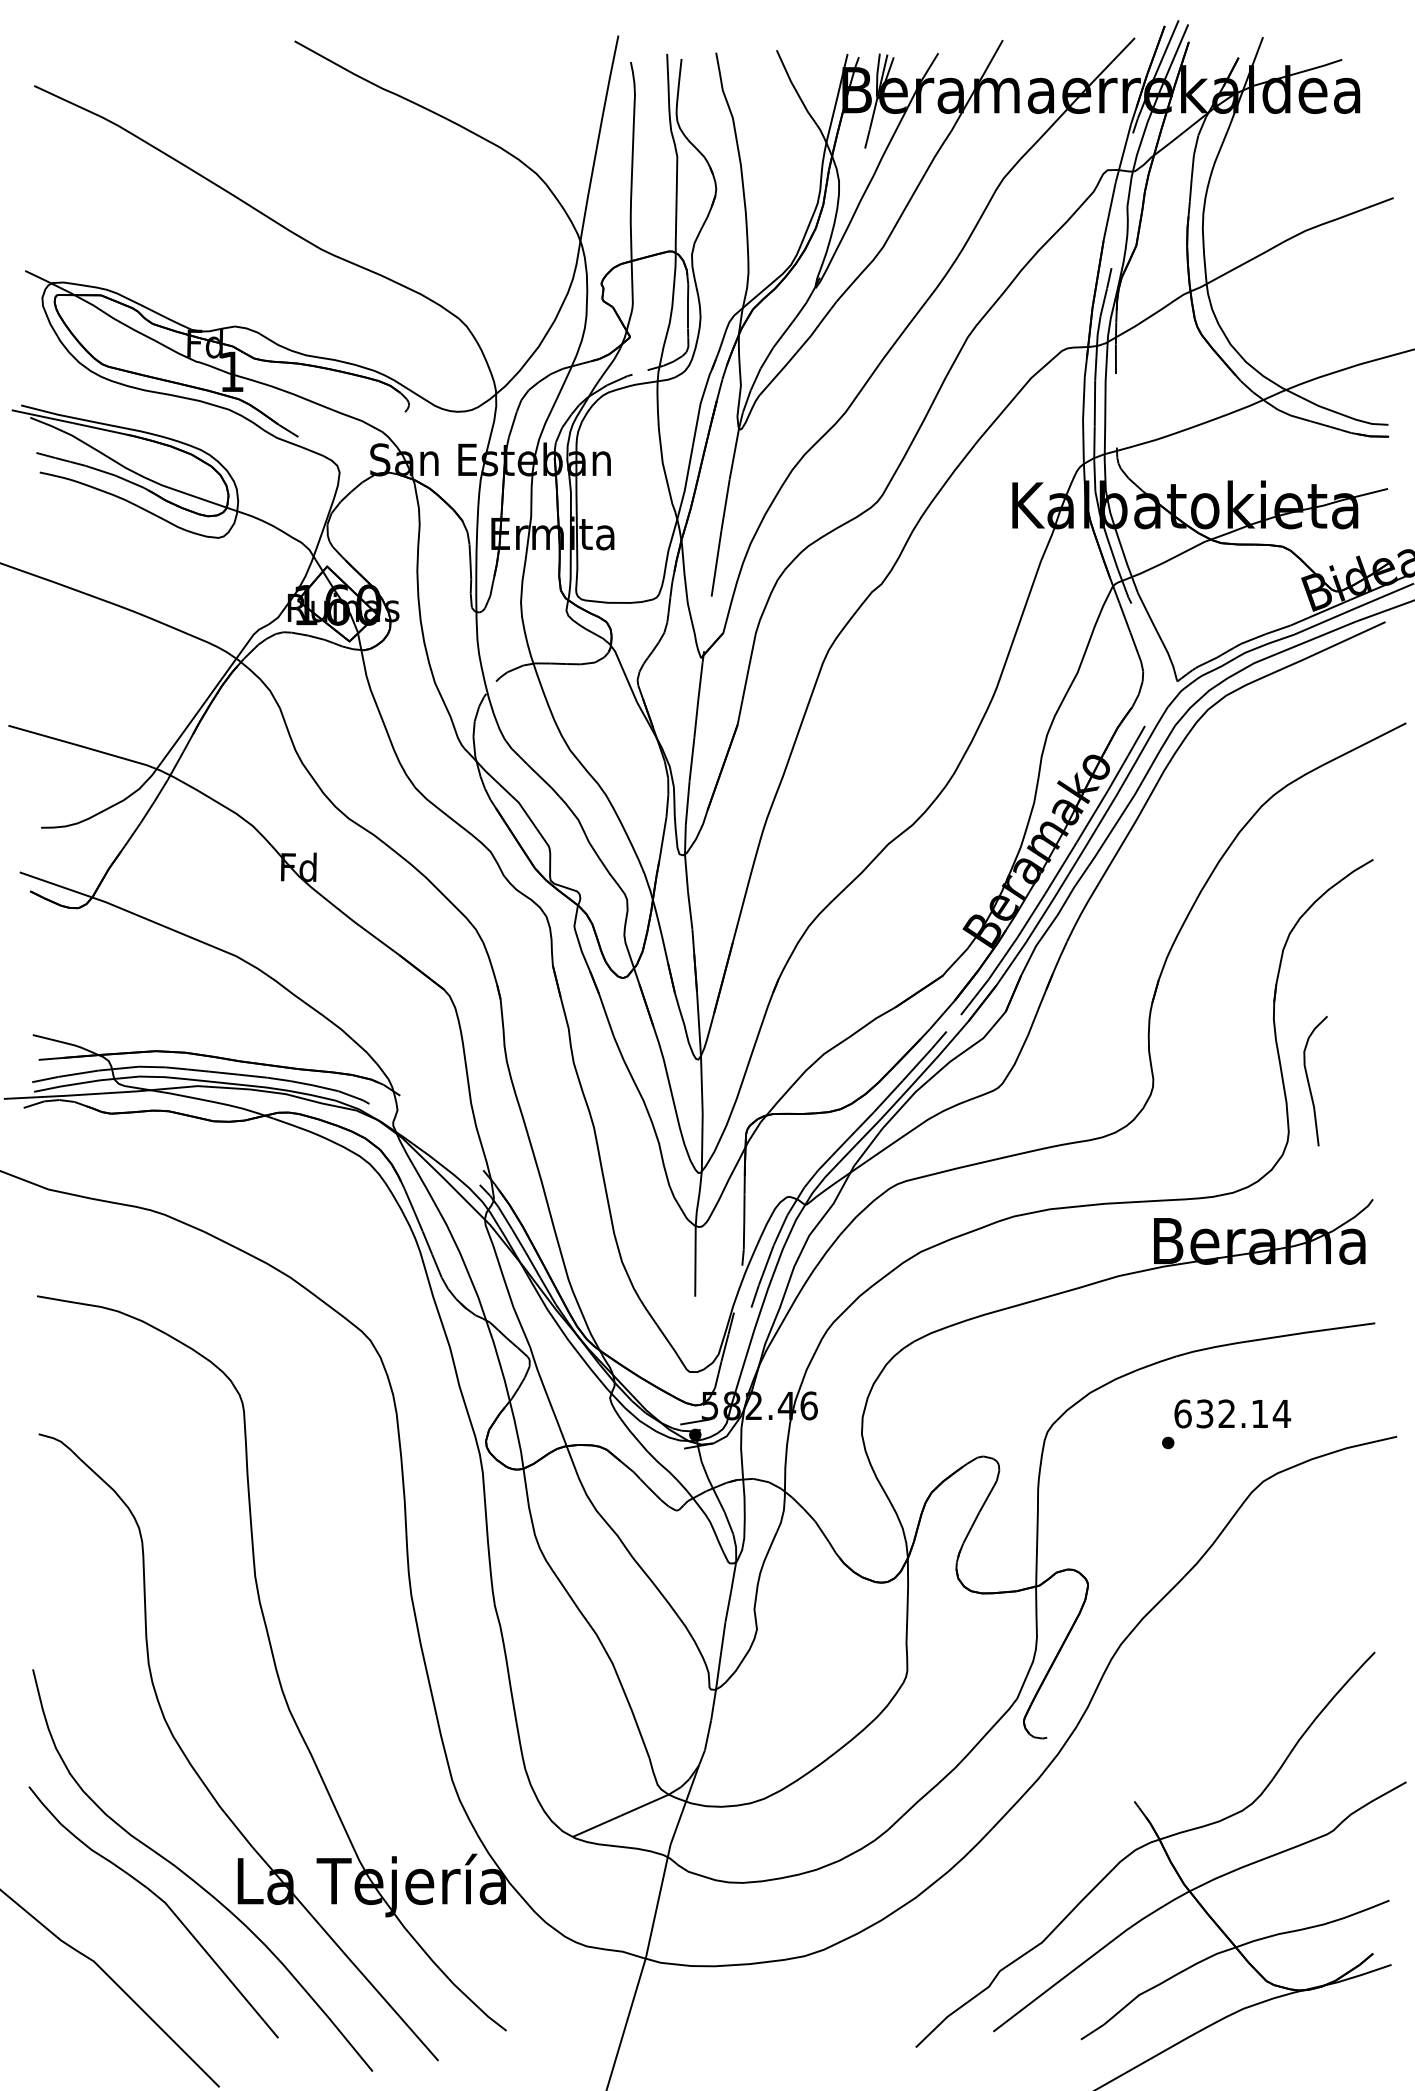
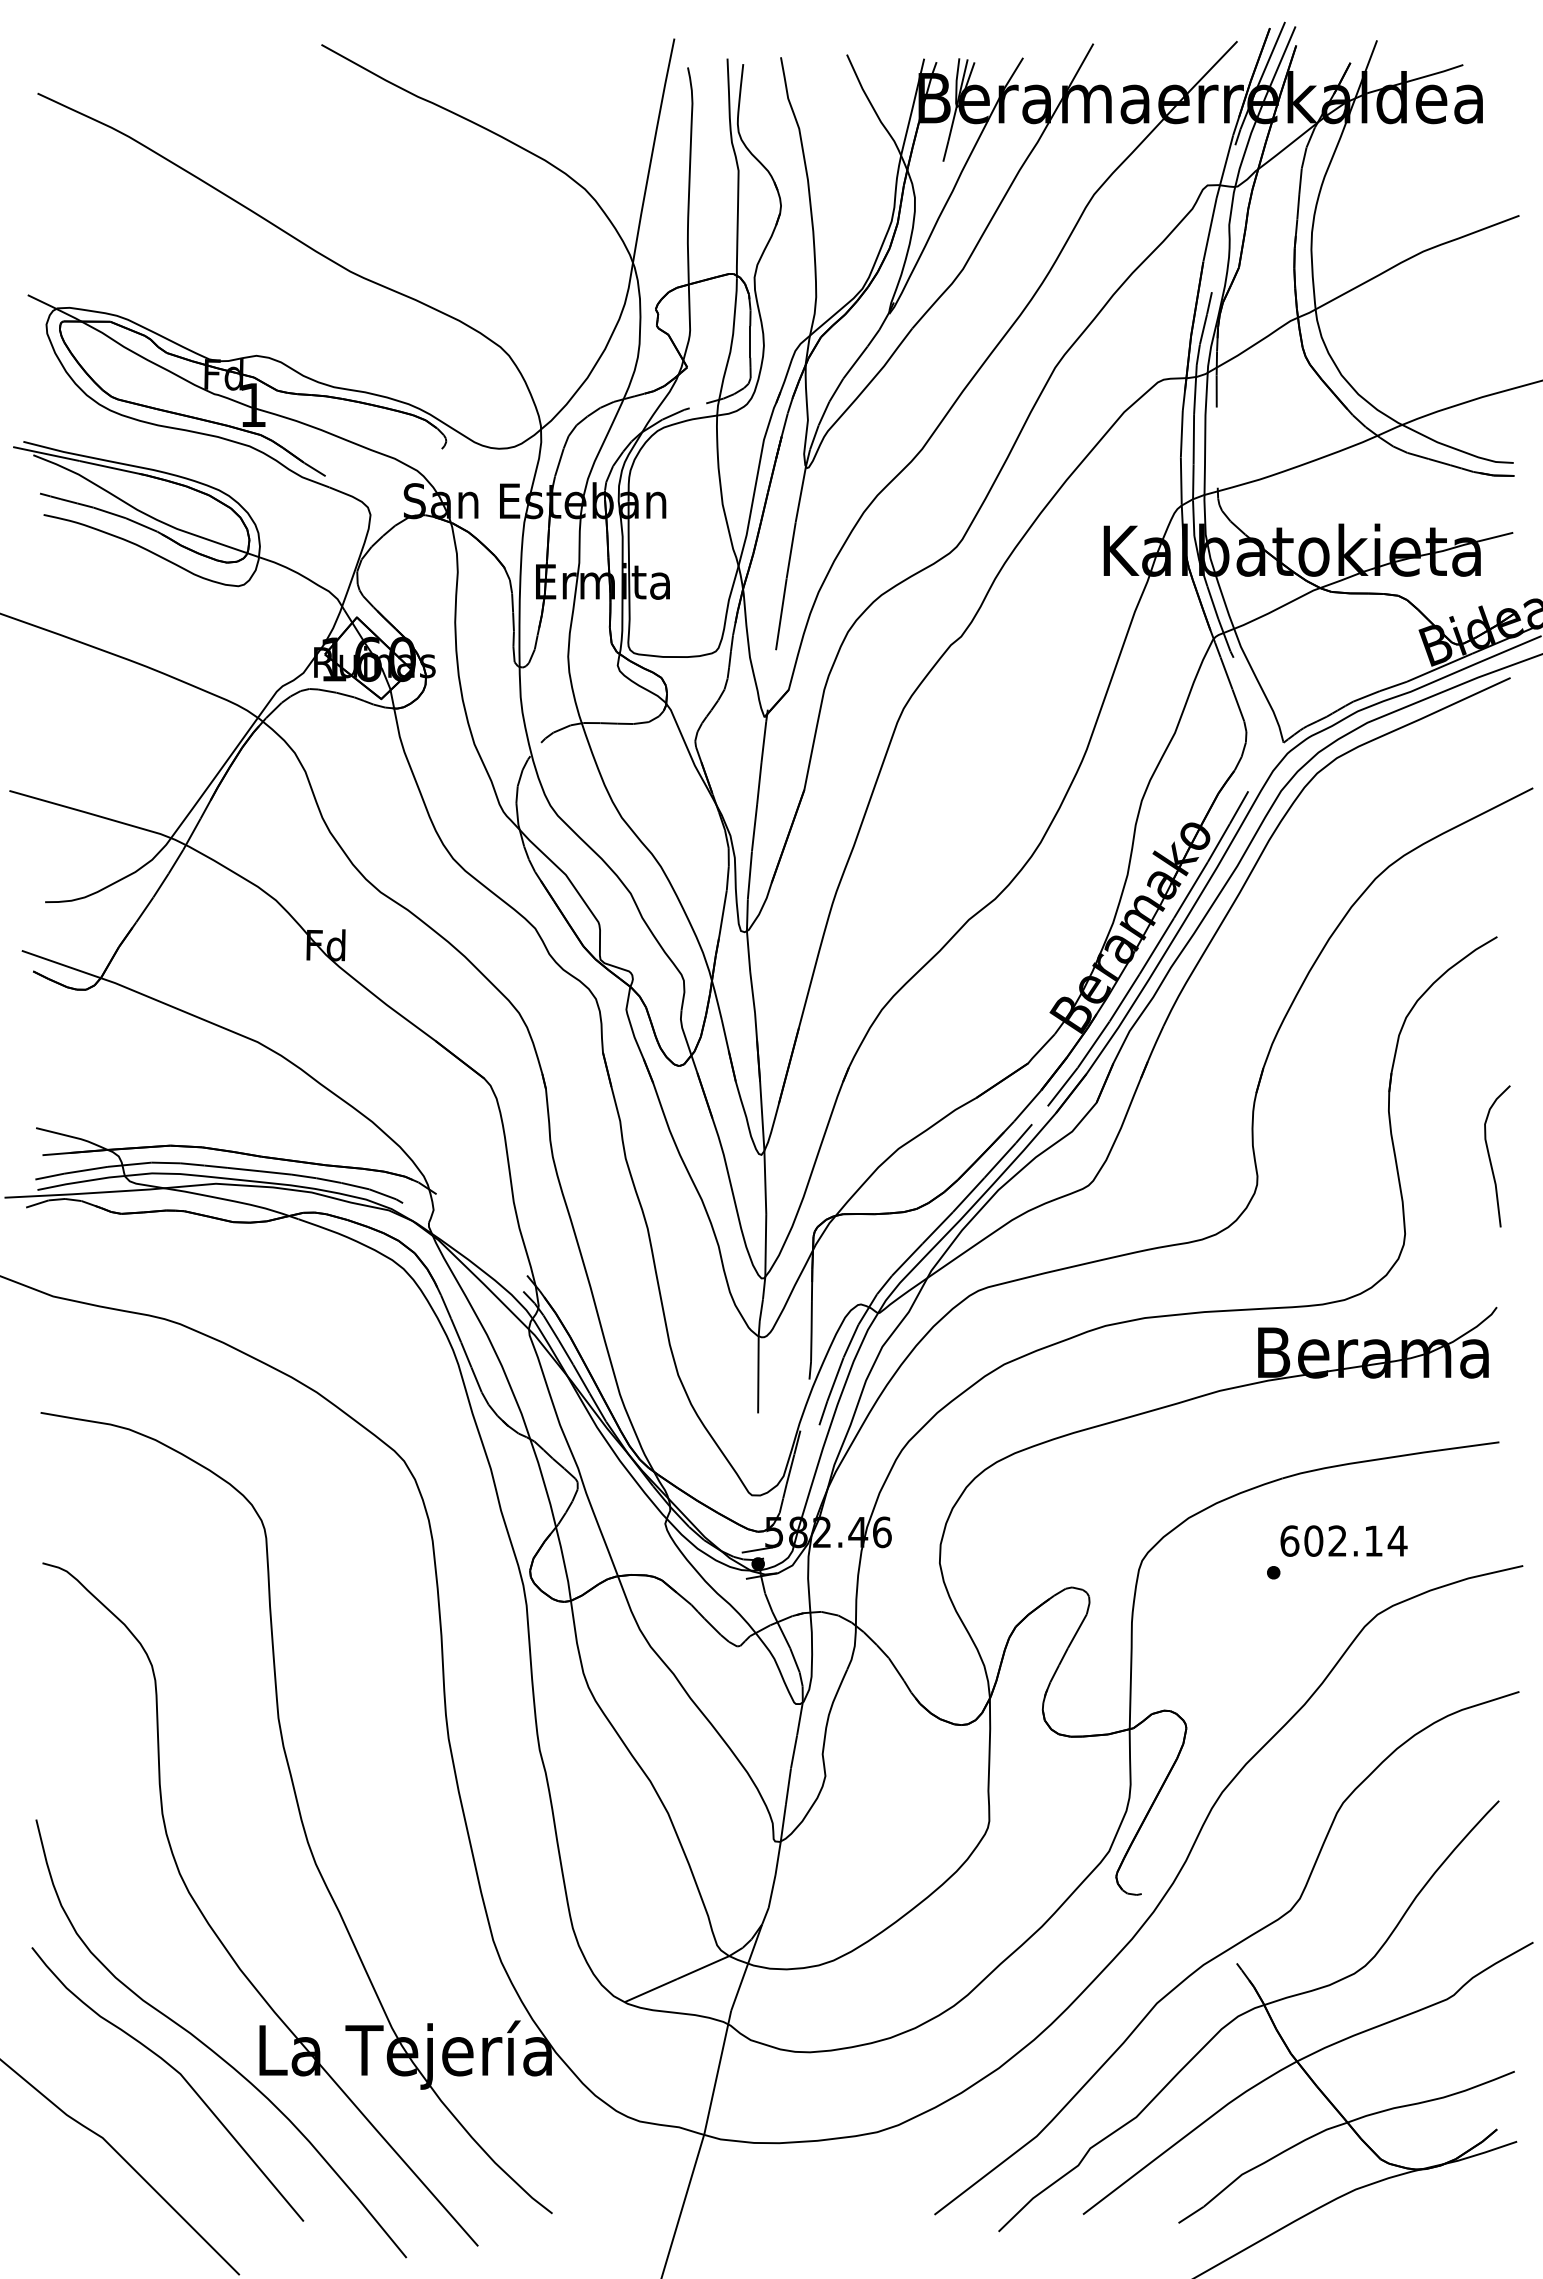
curve: (1309, 1081) -> (1490, 1156), moved
text: (1204, 1413) -> (1313, 1540), 632.14 -> 602.14
curve: (1123, 1791) -> (1225, 1952), added

